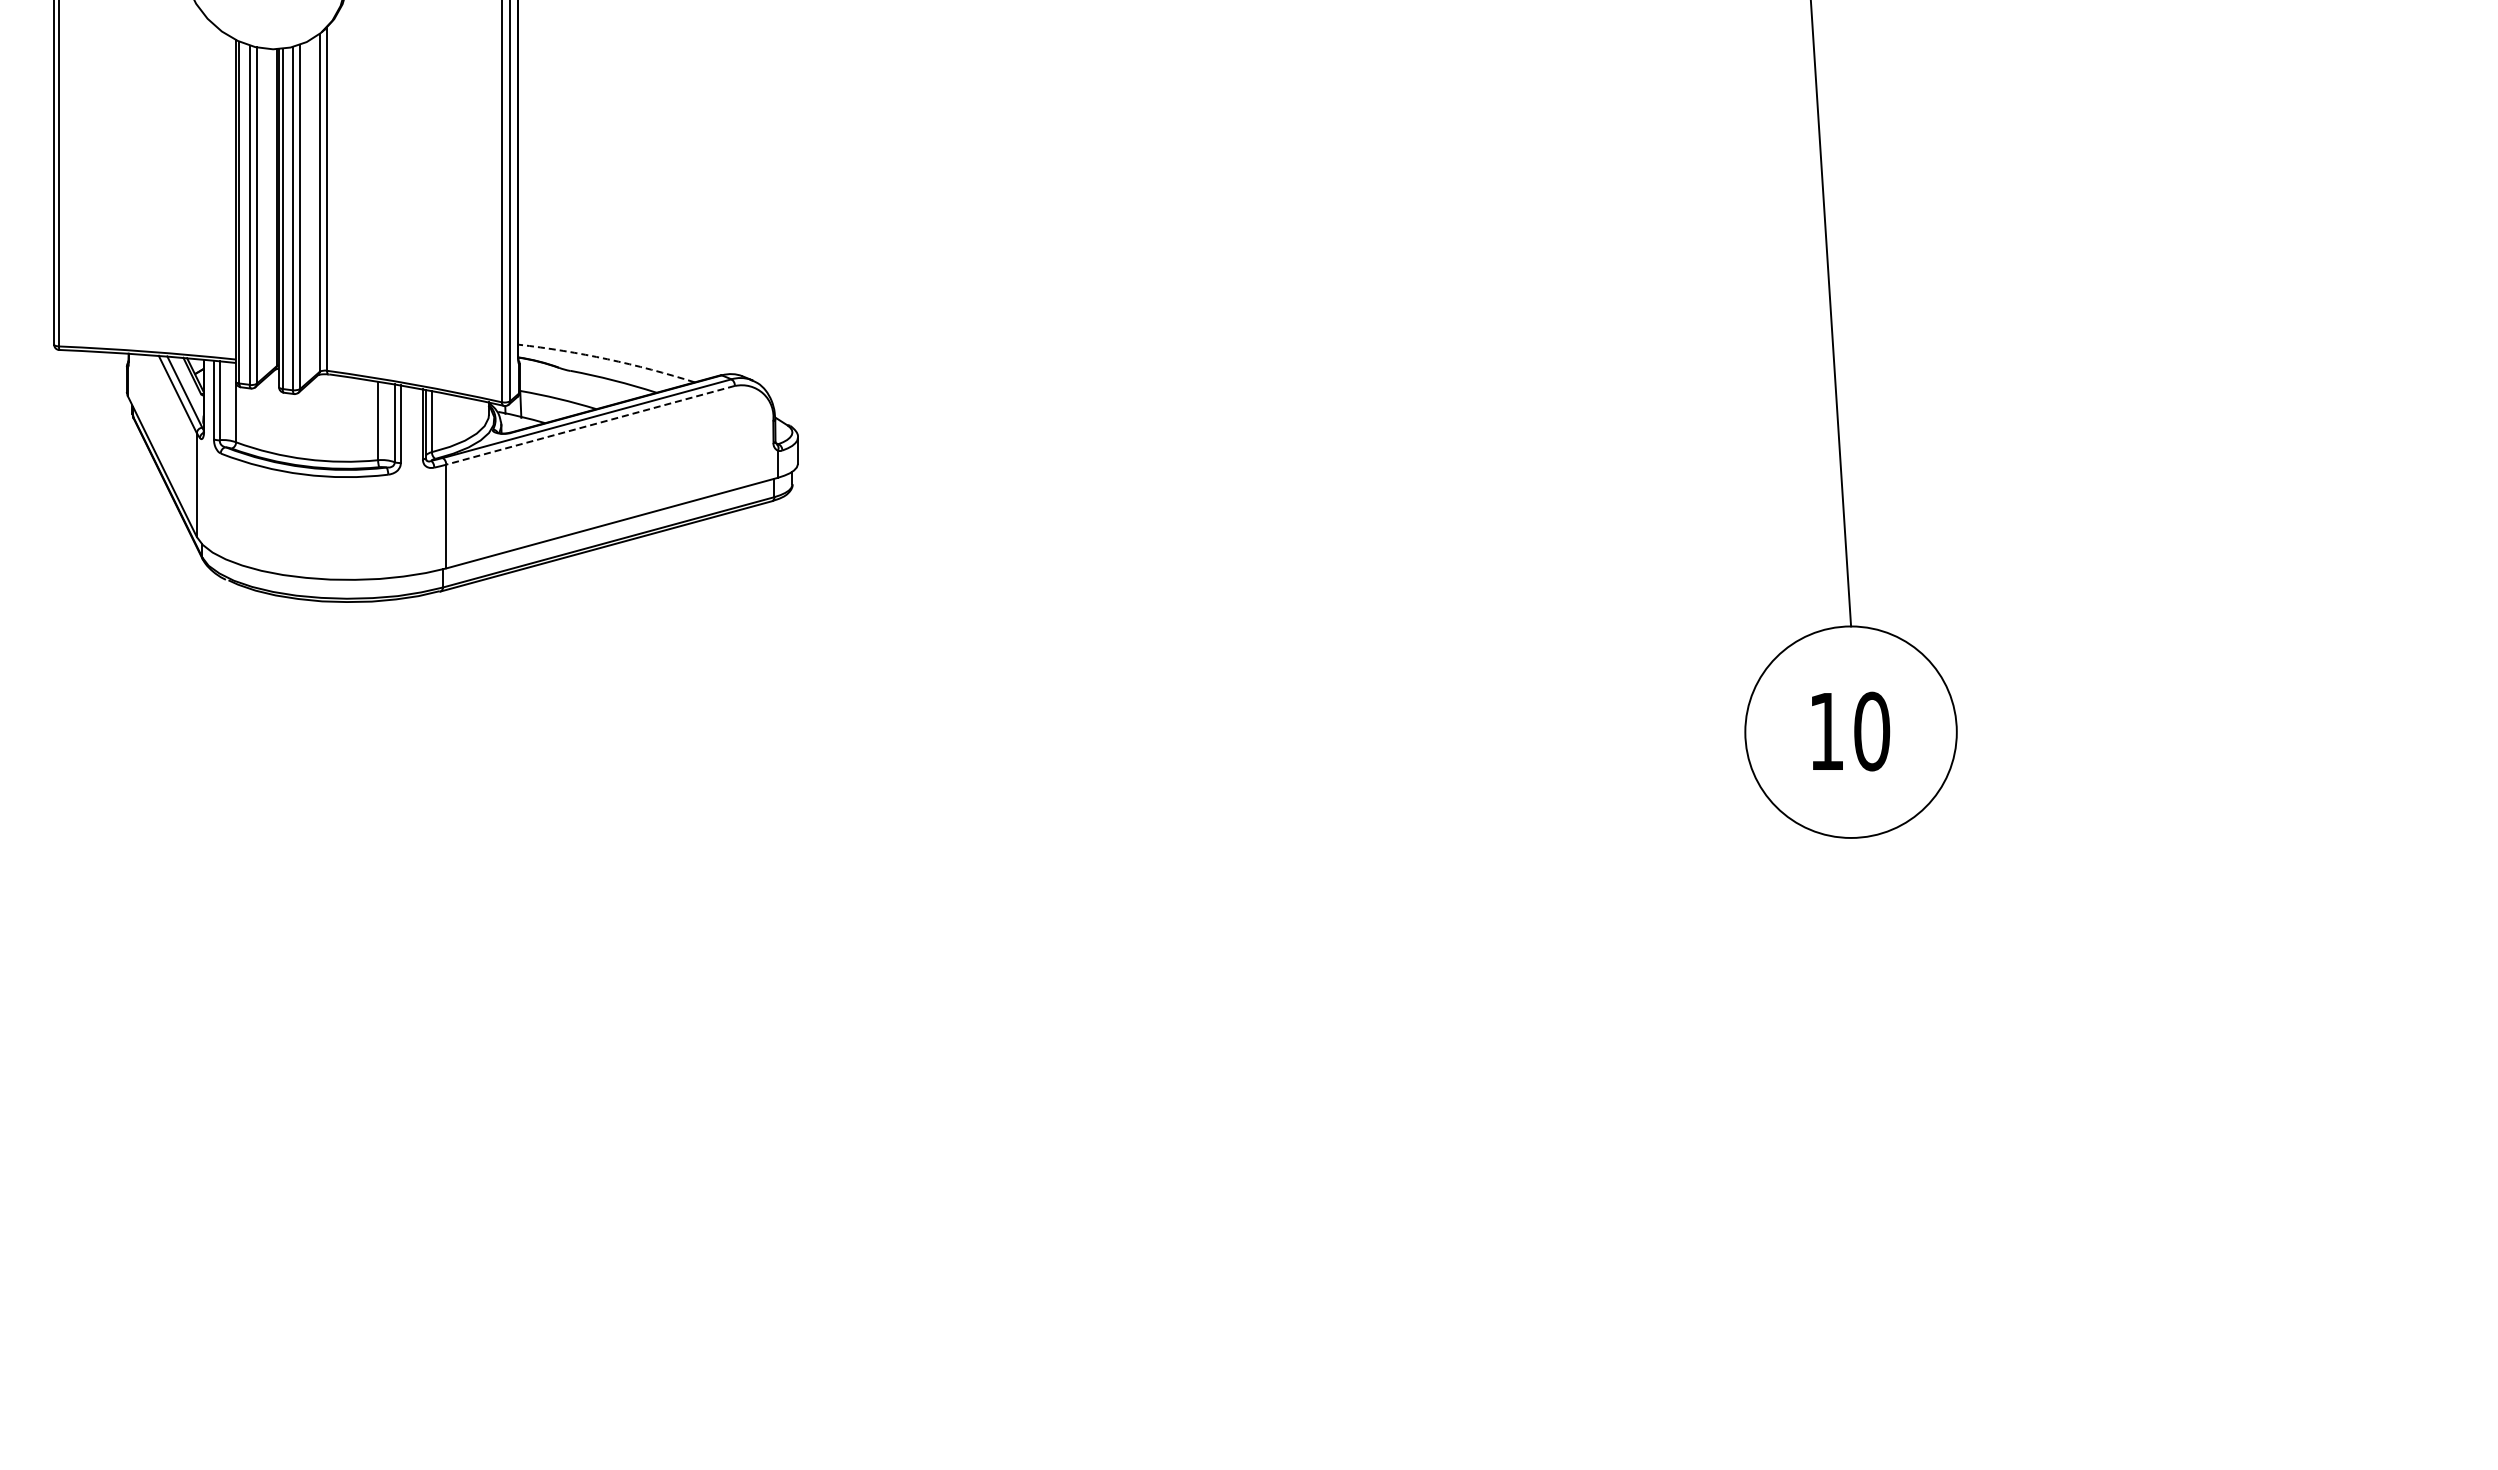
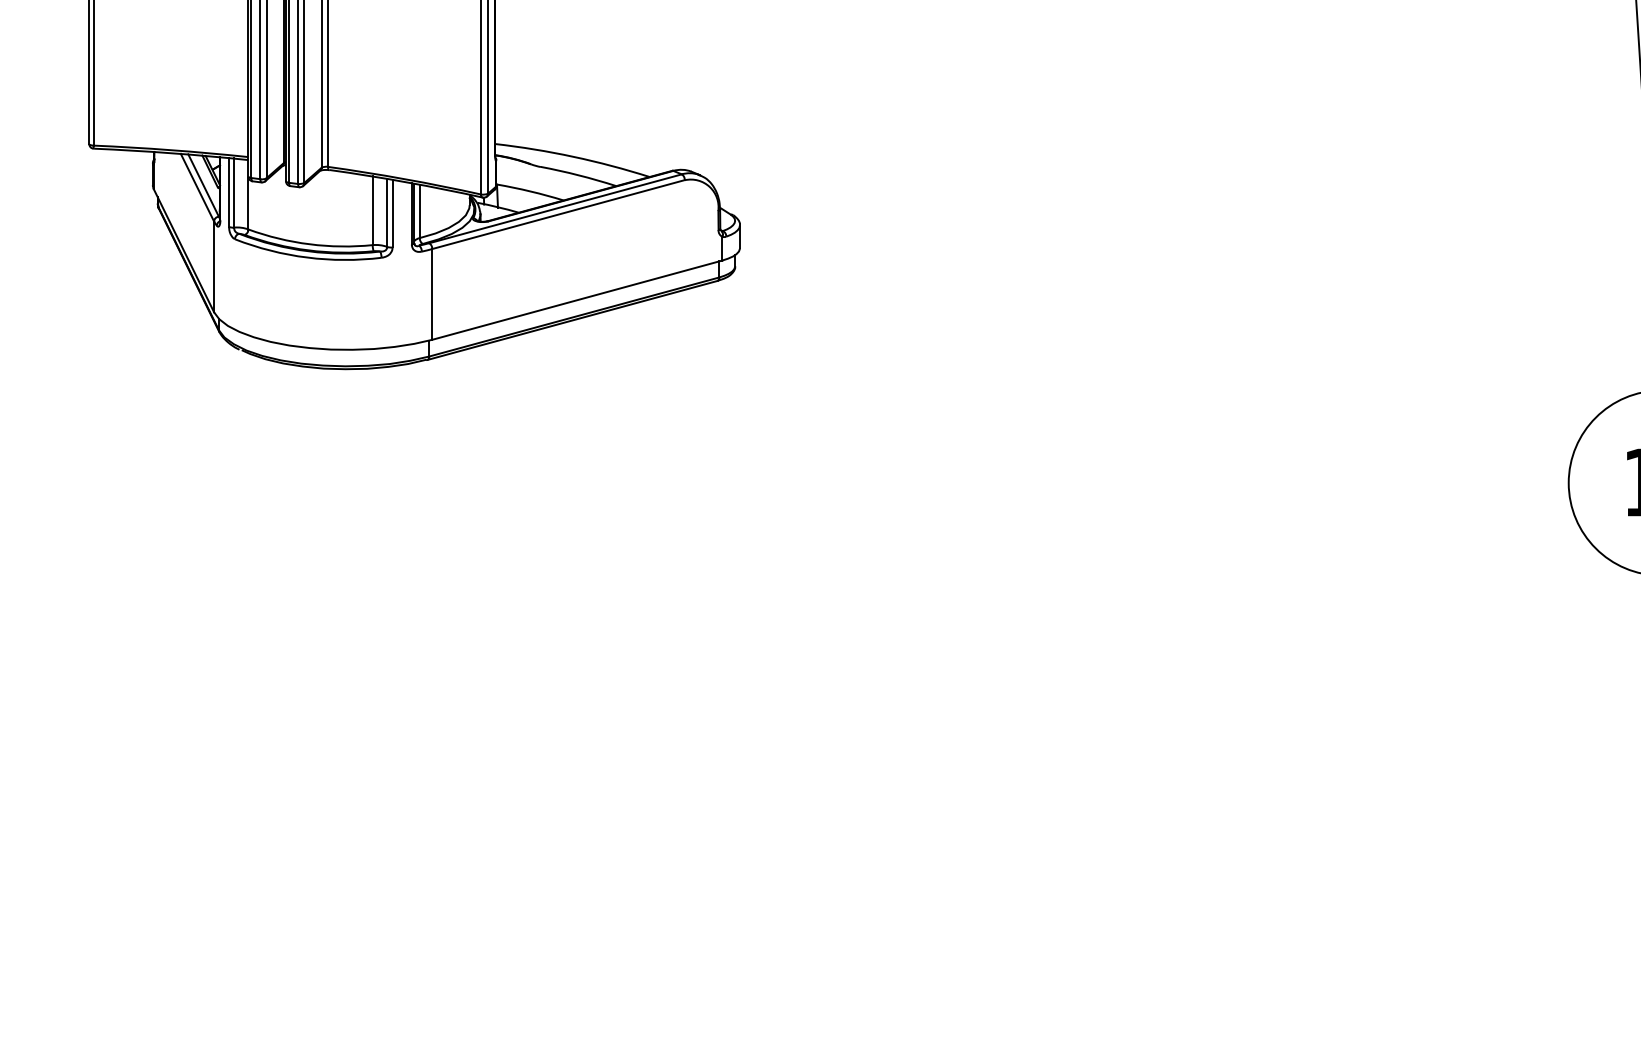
arc: (607, 359) -> (573, 157), dashed -> solid
line: (590, 425) -> (558, 214), dashed -> solid

